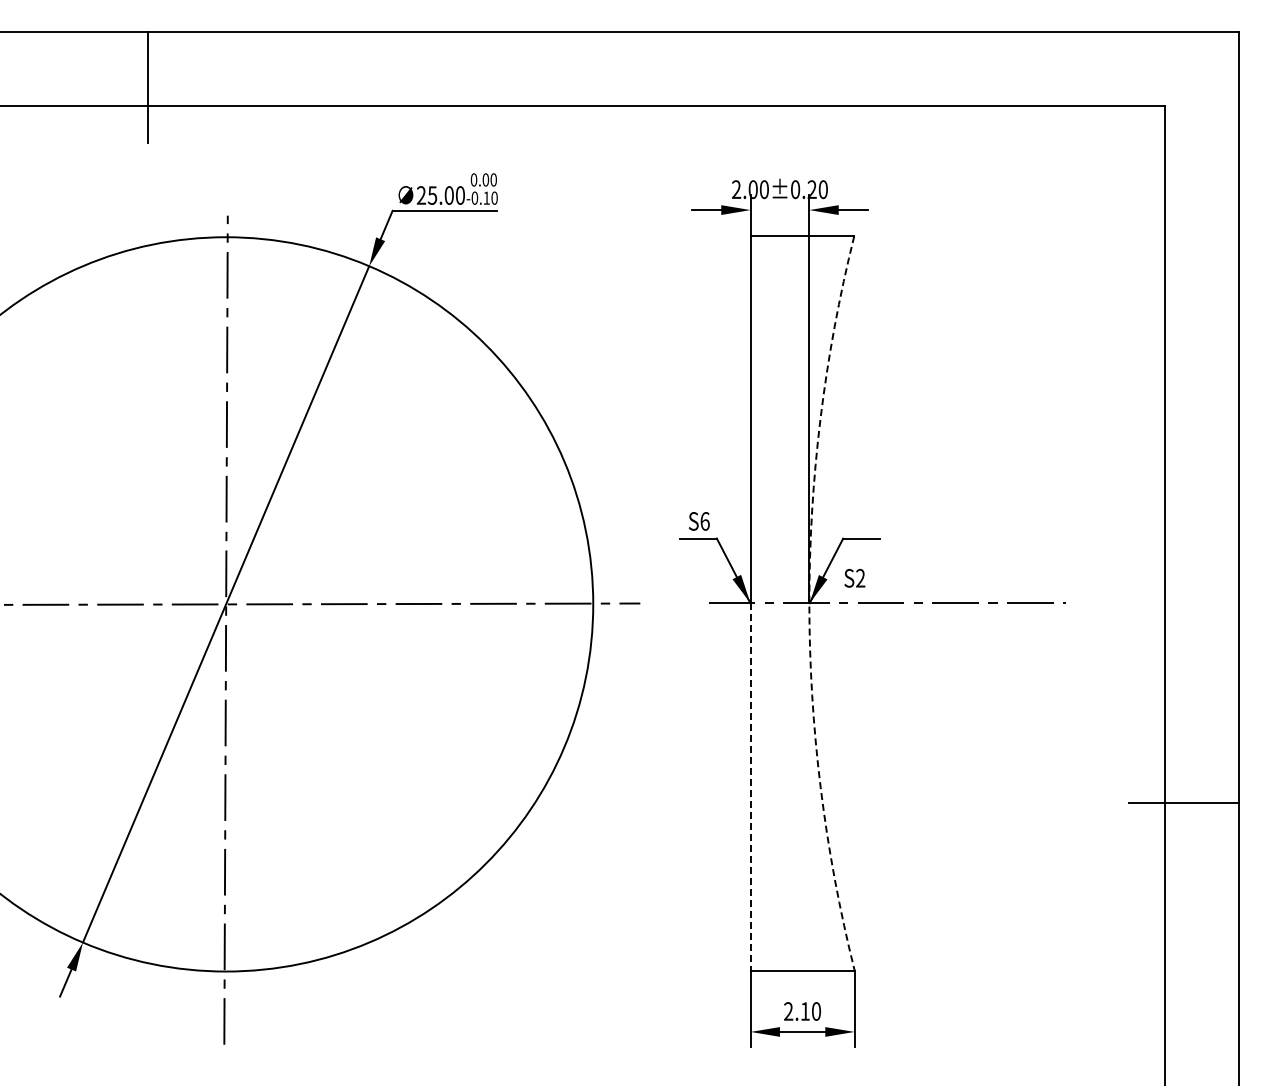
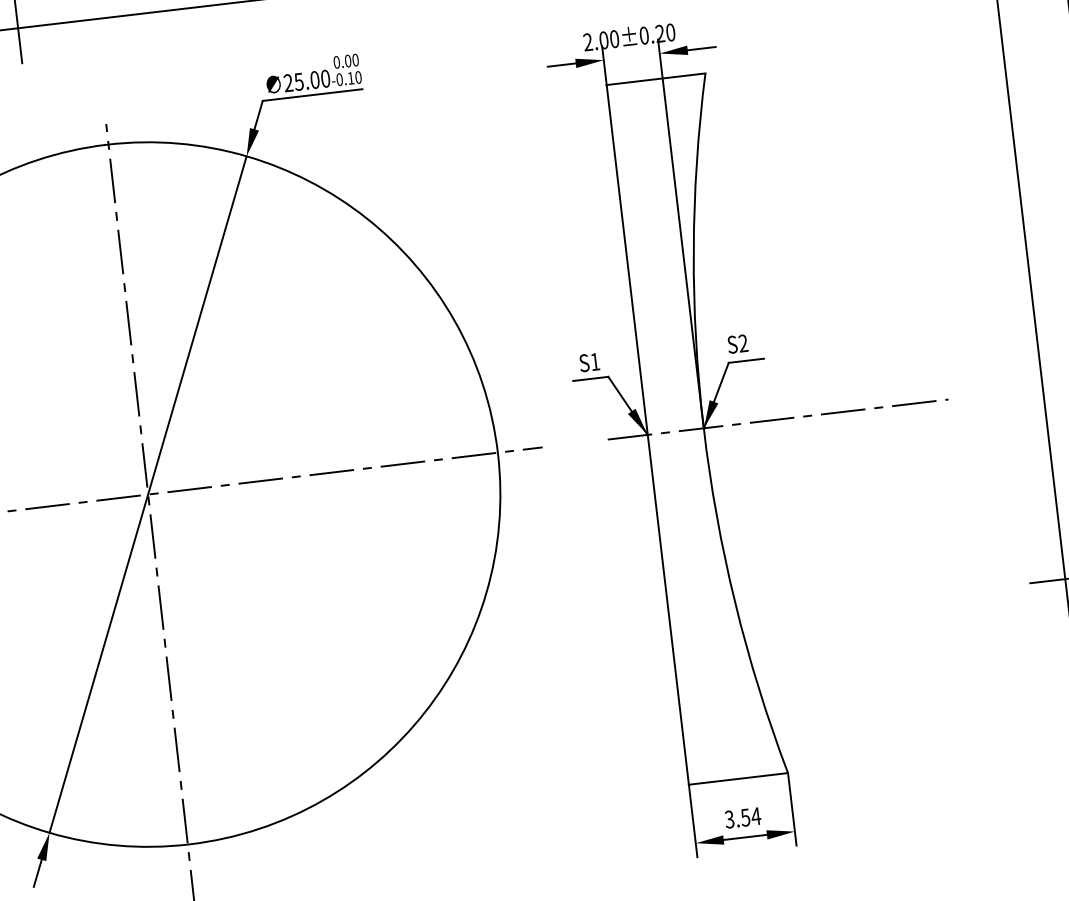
text: (704, 521) -> (594, 362), S6 -> S1
text: (854, 577) -> (737, 343), moved
arc: (809, 603) -> (703, 428), dashed -> solid
line: (750, 786) -> (668, 609), dashed -> solid
text: (802, 1011) -> (742, 817), 2.10 -> 3.54

